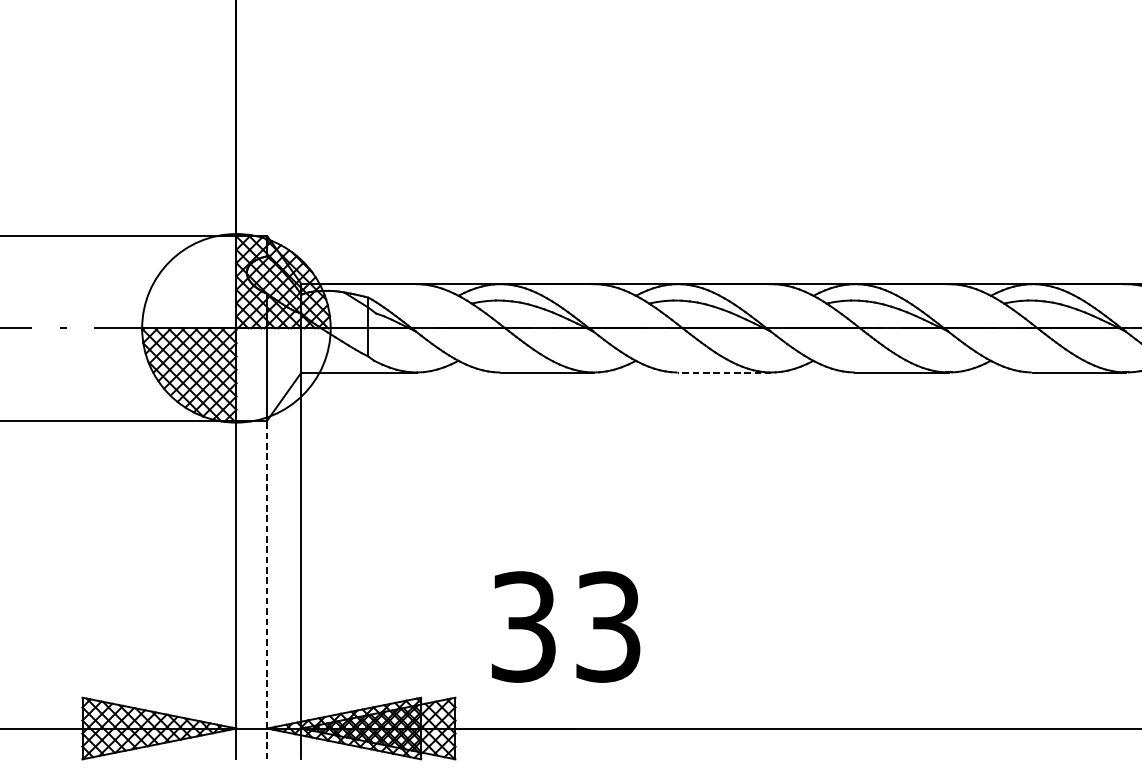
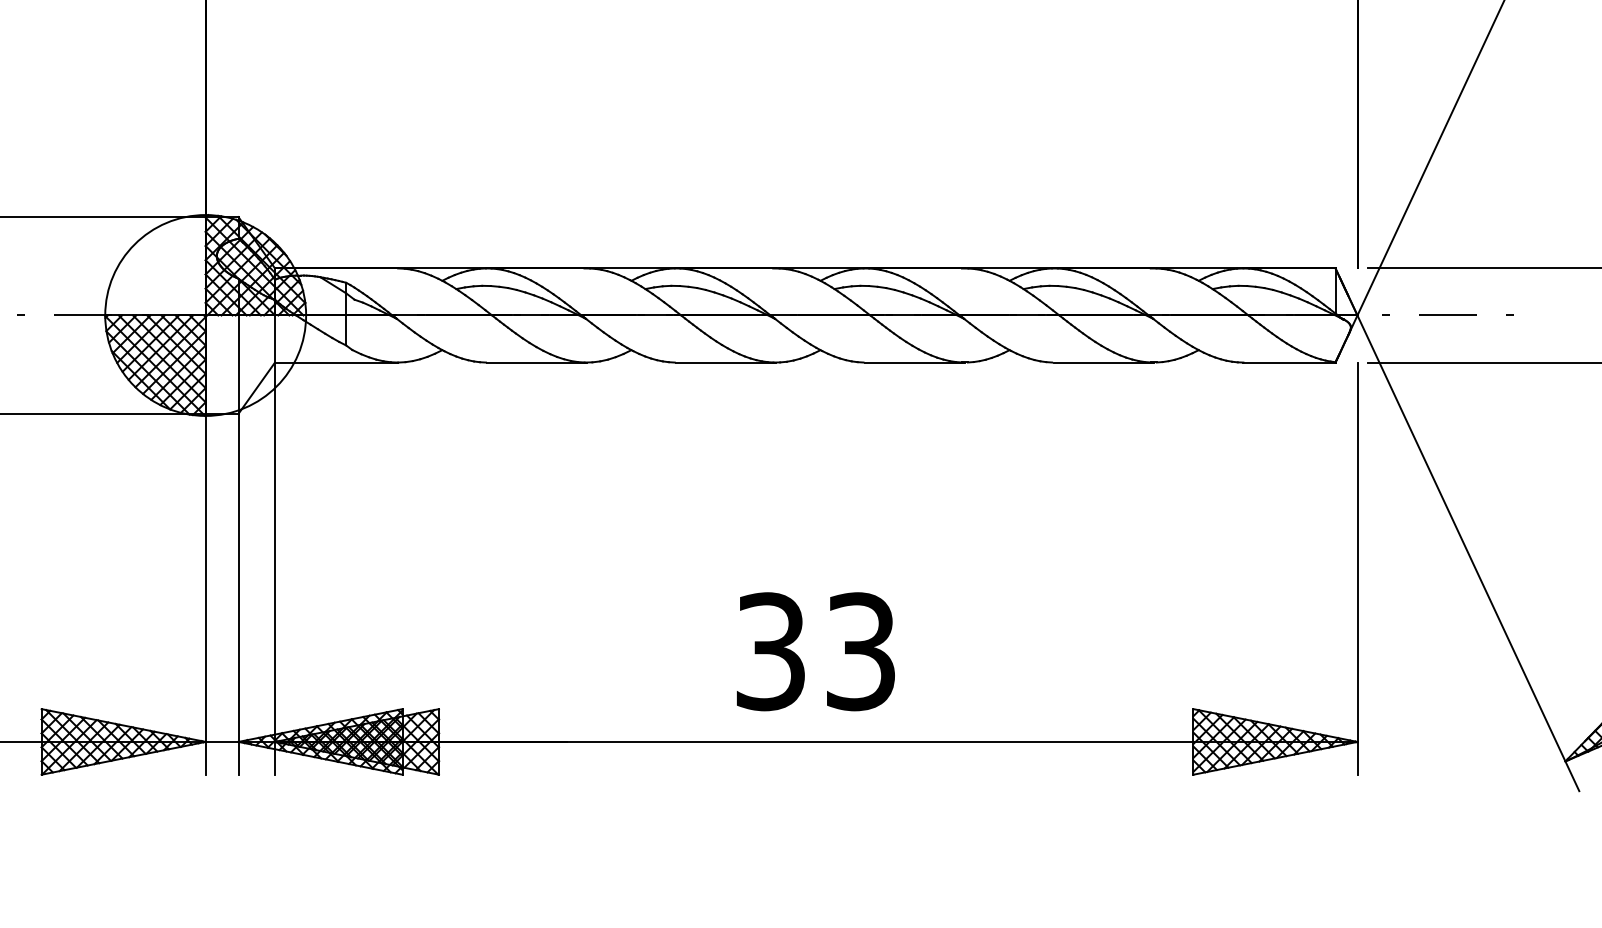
line: (724, 372) -> (725, 362), dashed -> solid
line: (267, 589) -> (238, 593), dashed -> solid
text: (565, 626) -> (815, 651), moved

